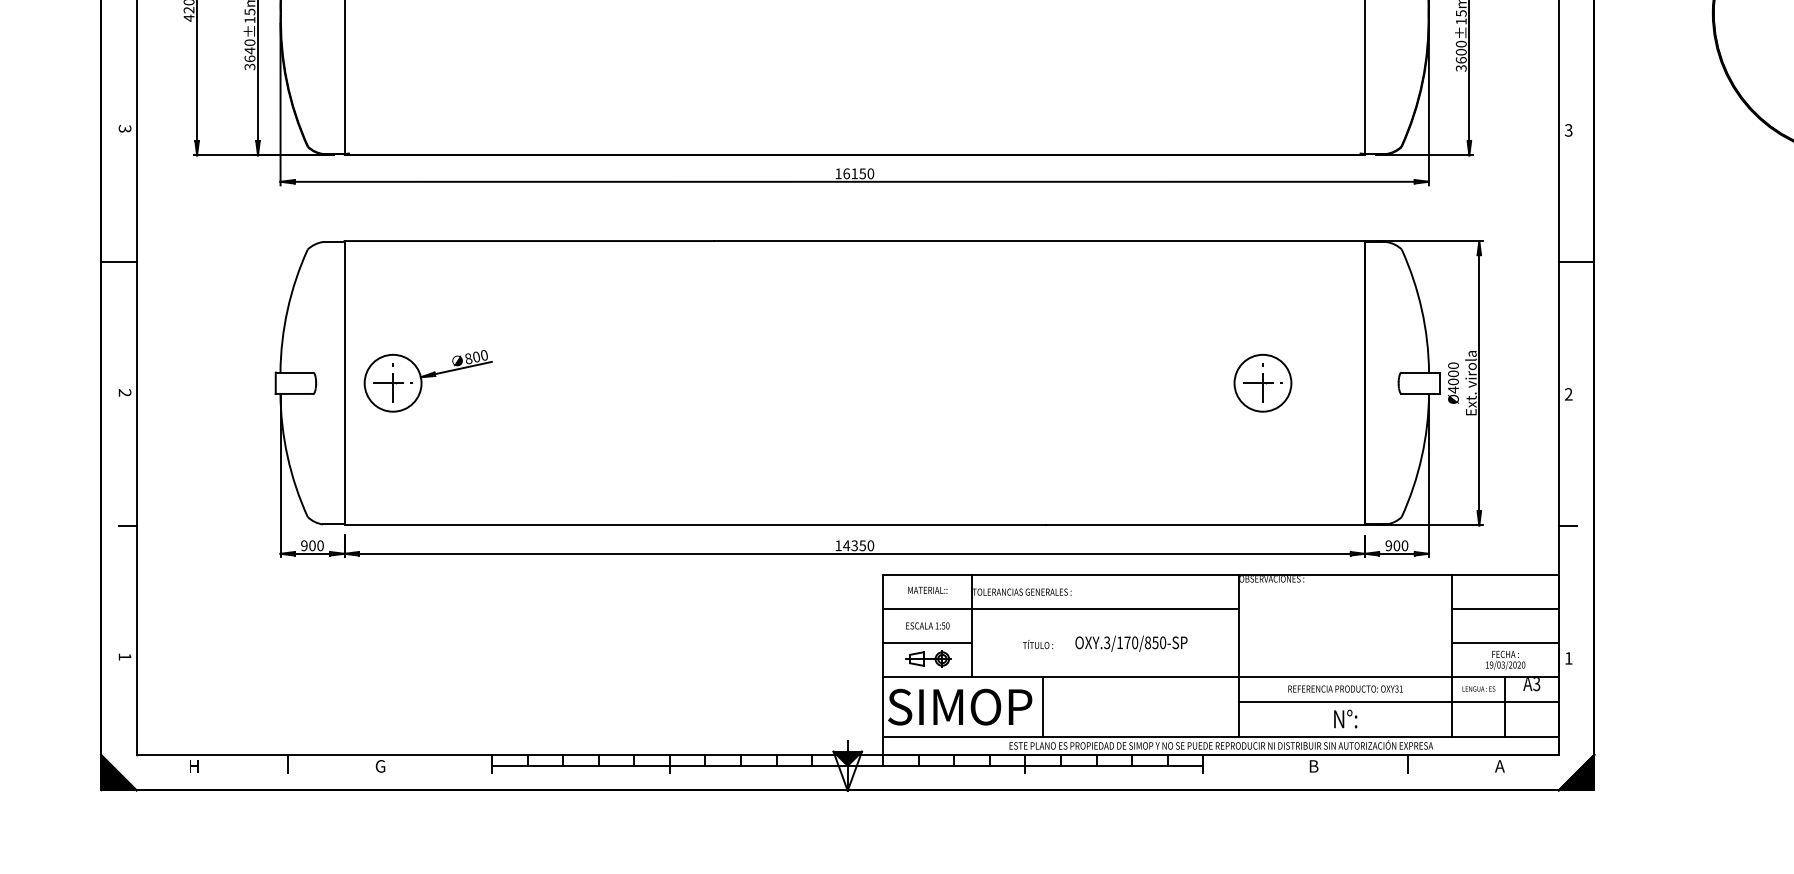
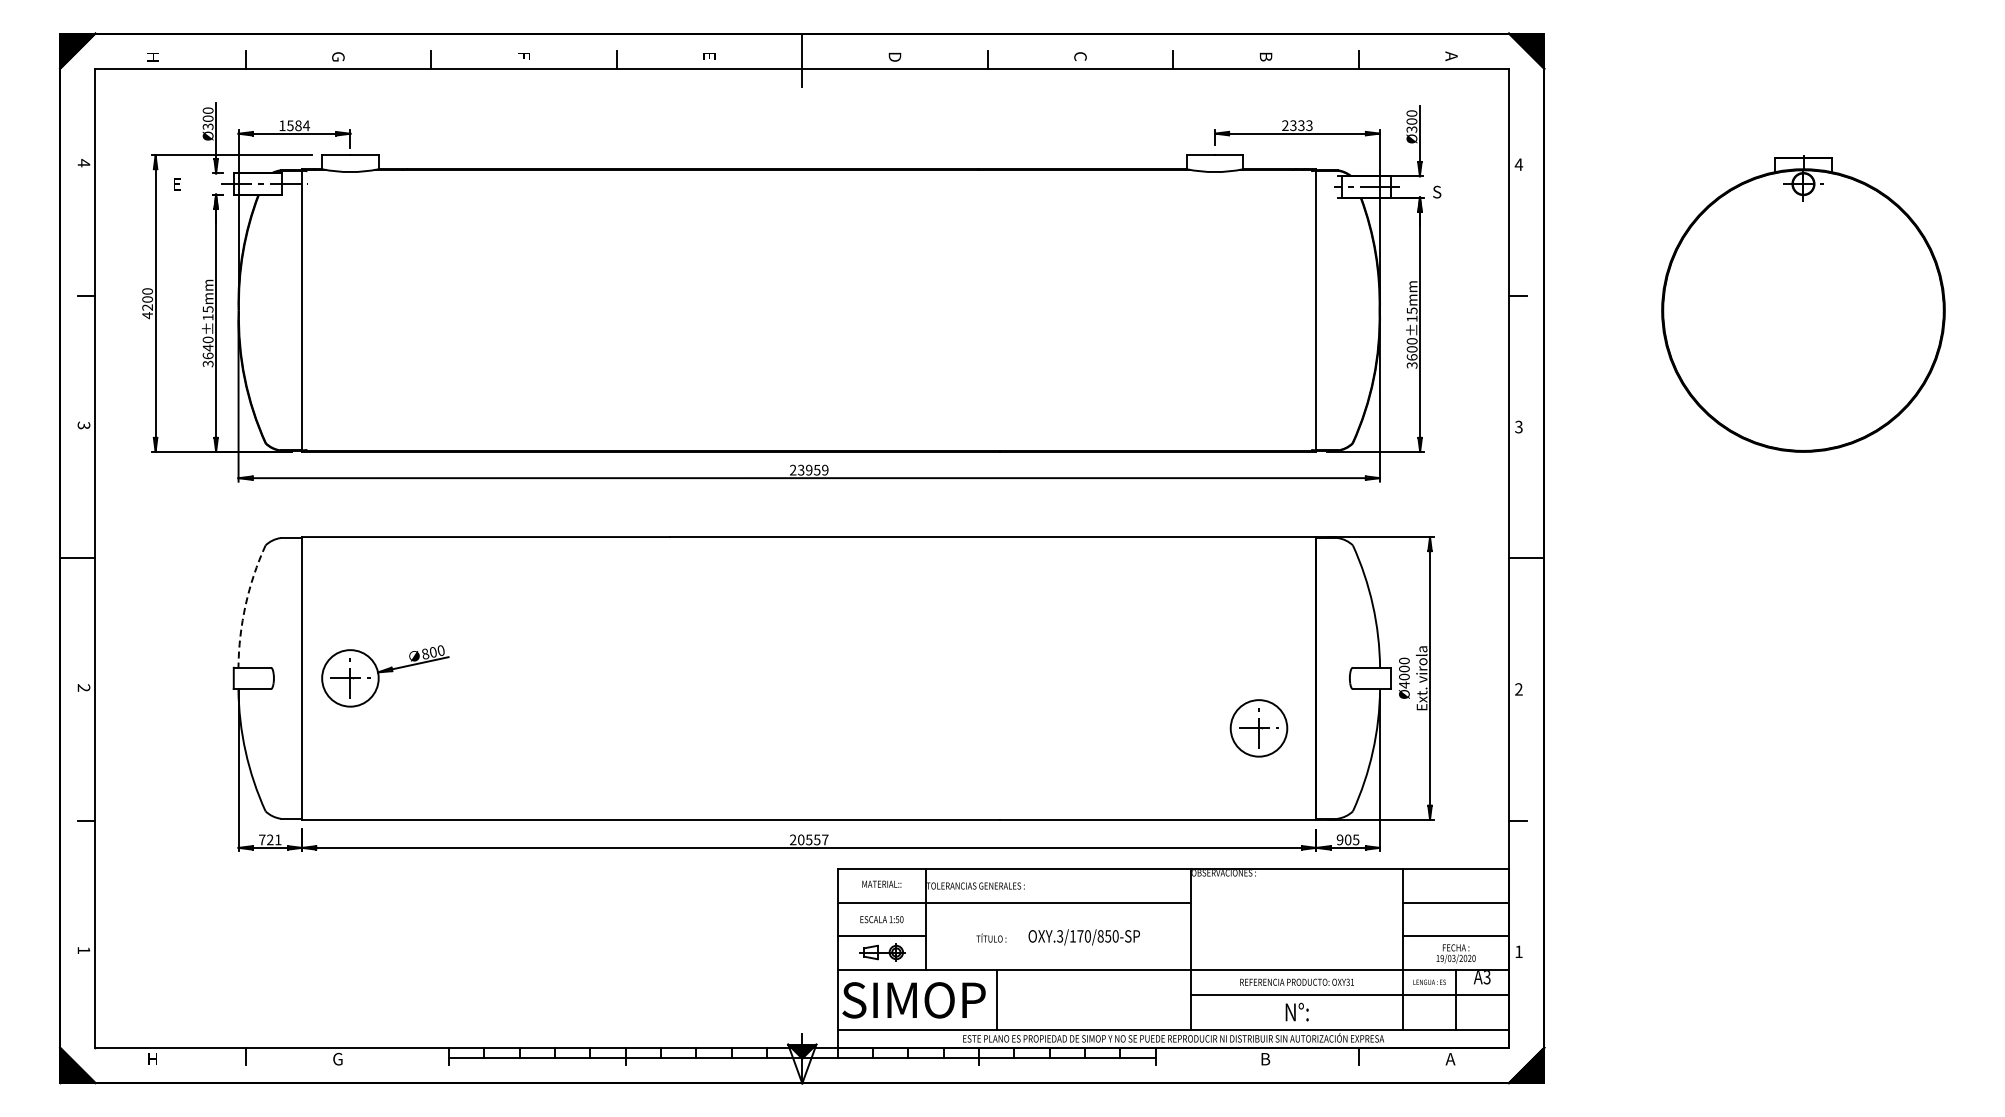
text: (854, 173) -> (809, 469), 16150 -> 23959
arc: (287, 309) -> (245, 605), solid -> dashed
part: (1262, 383) -> (1258, 728), moved
text: (312, 545) -> (270, 839), 900 -> 721
text: (854, 545) -> (809, 839), 14350 -> 20557
text: (1405, 545) -> (1356, 839), 900 -> 905

